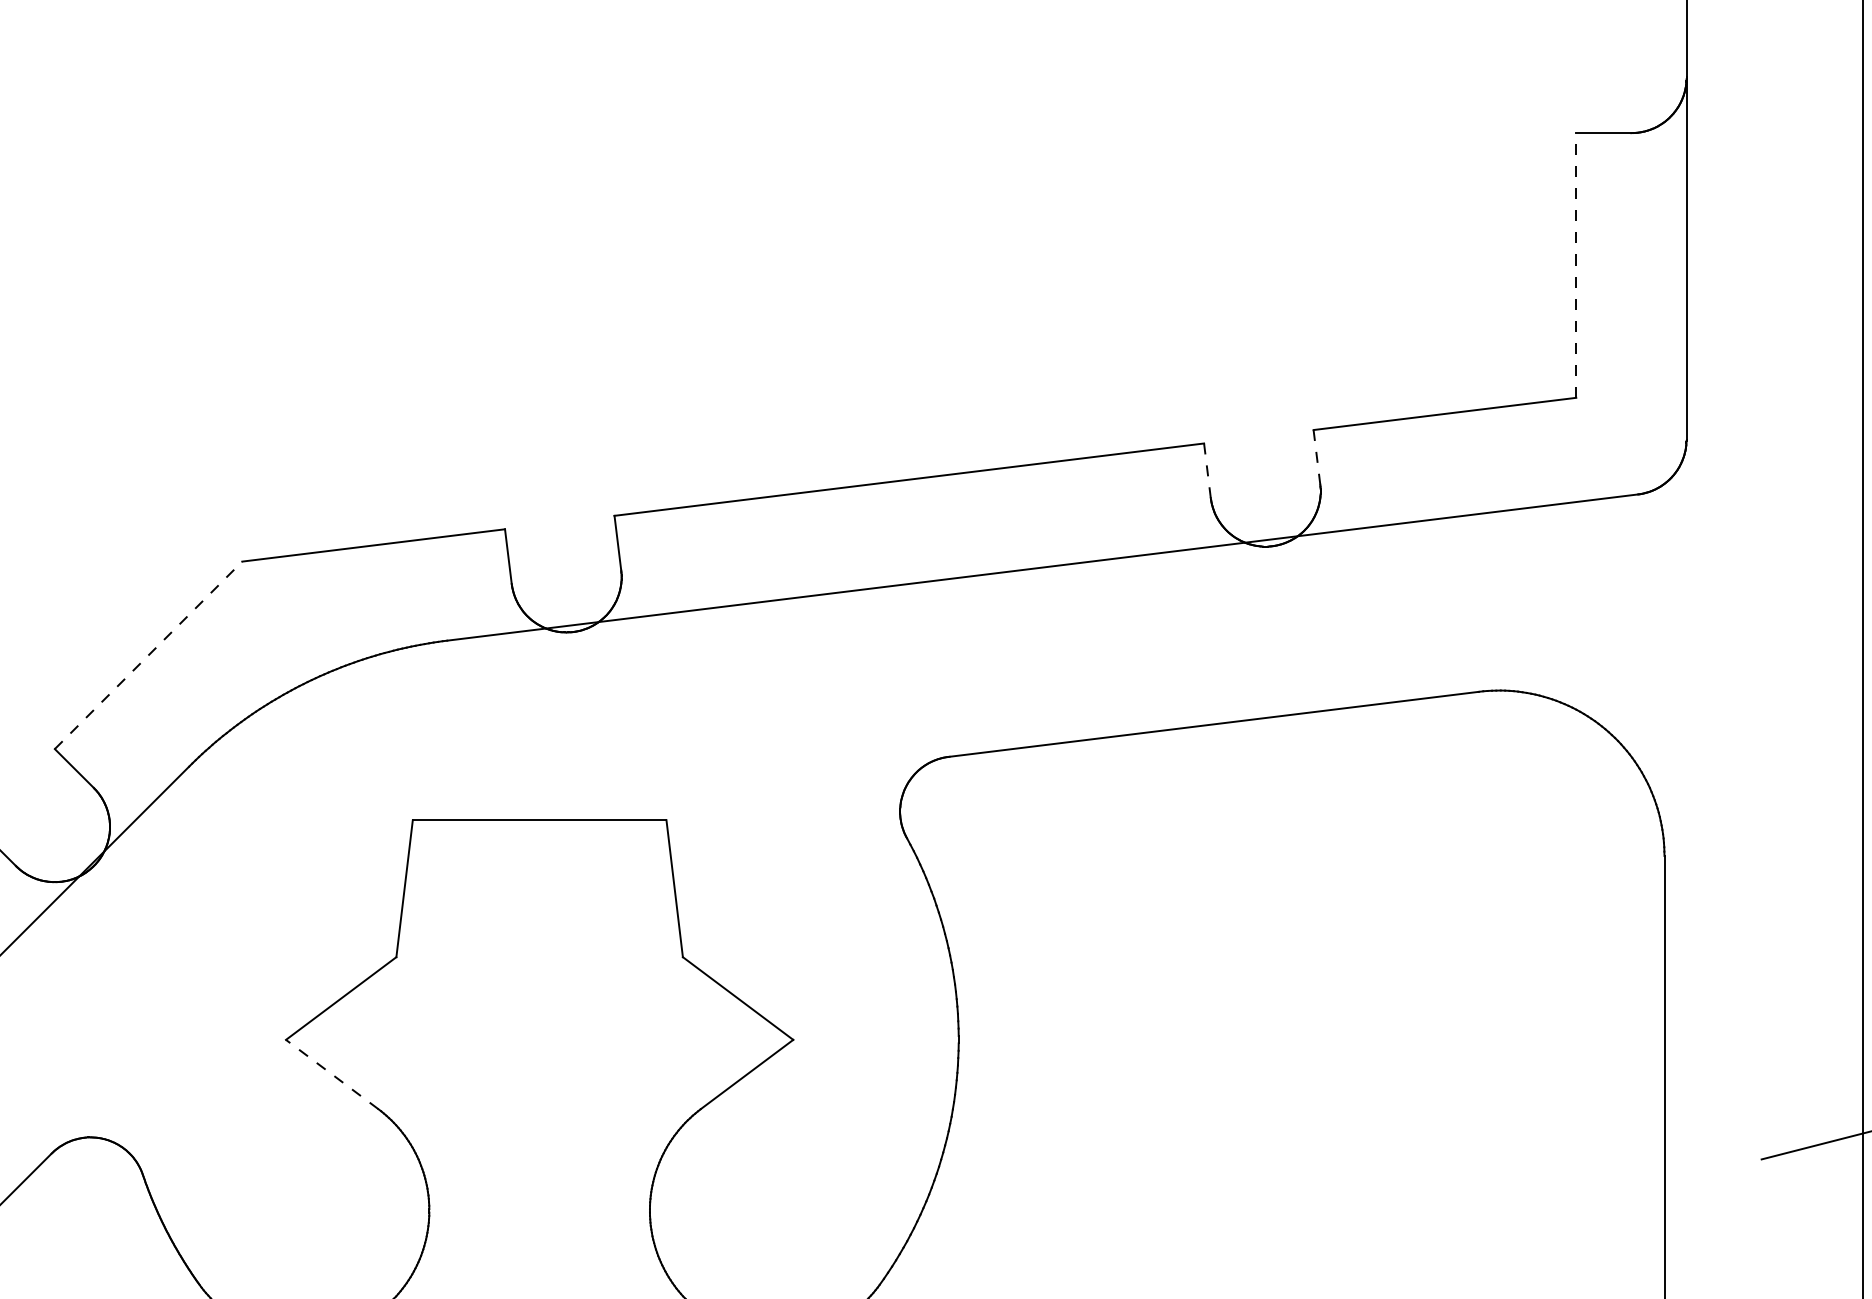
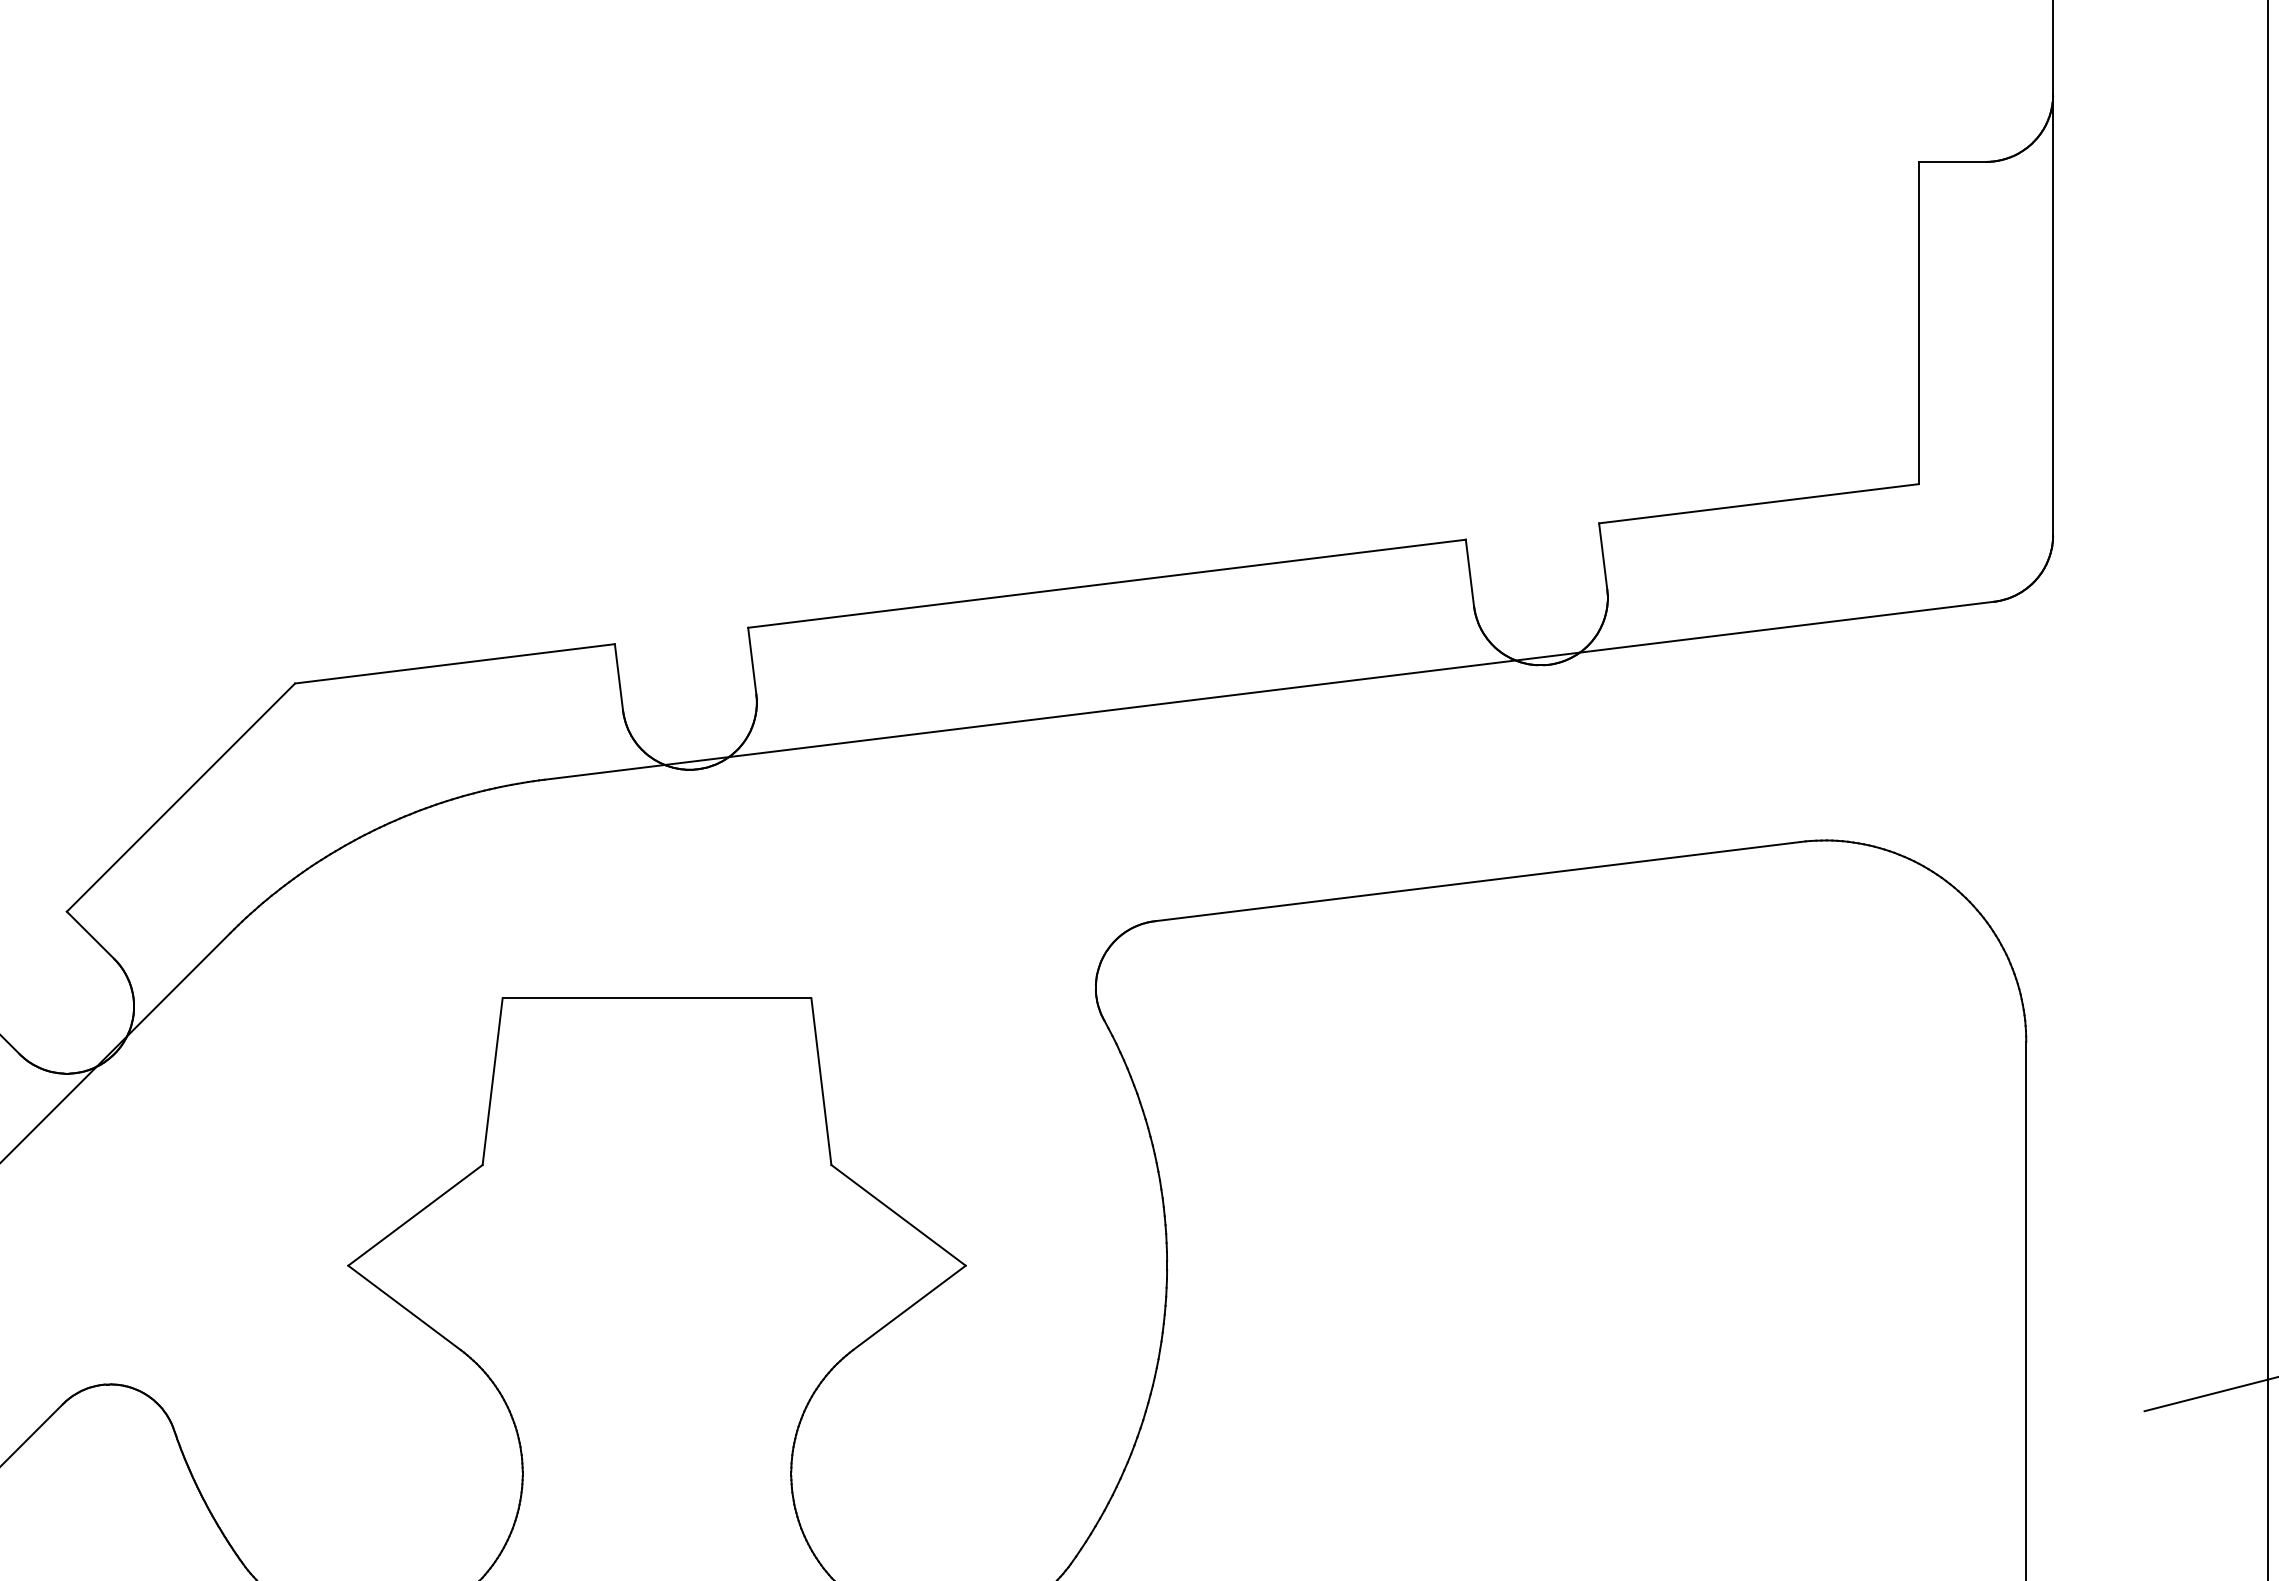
line: (1575, 265) -> (1918, 322), dashed -> solid
line: (1317, 457) -> (1603, 556), dashed -> solid
line: (1207, 471) -> (1469, 573), dashed -> solid
line: (149, 655) -> (181, 797), dashed -> solid
line: (332, 1074) -> (404, 1307), dashed -> solid

